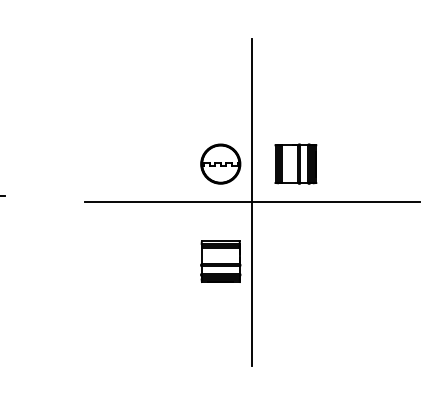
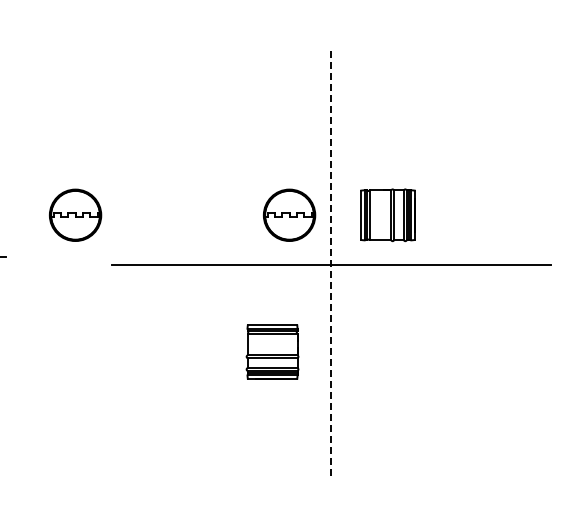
part: (57, 163) -> (75, 214), added
line: (252, 202) -> (331, 265), solid -> dashed
part: (220, 261) -> (272, 351), moved

